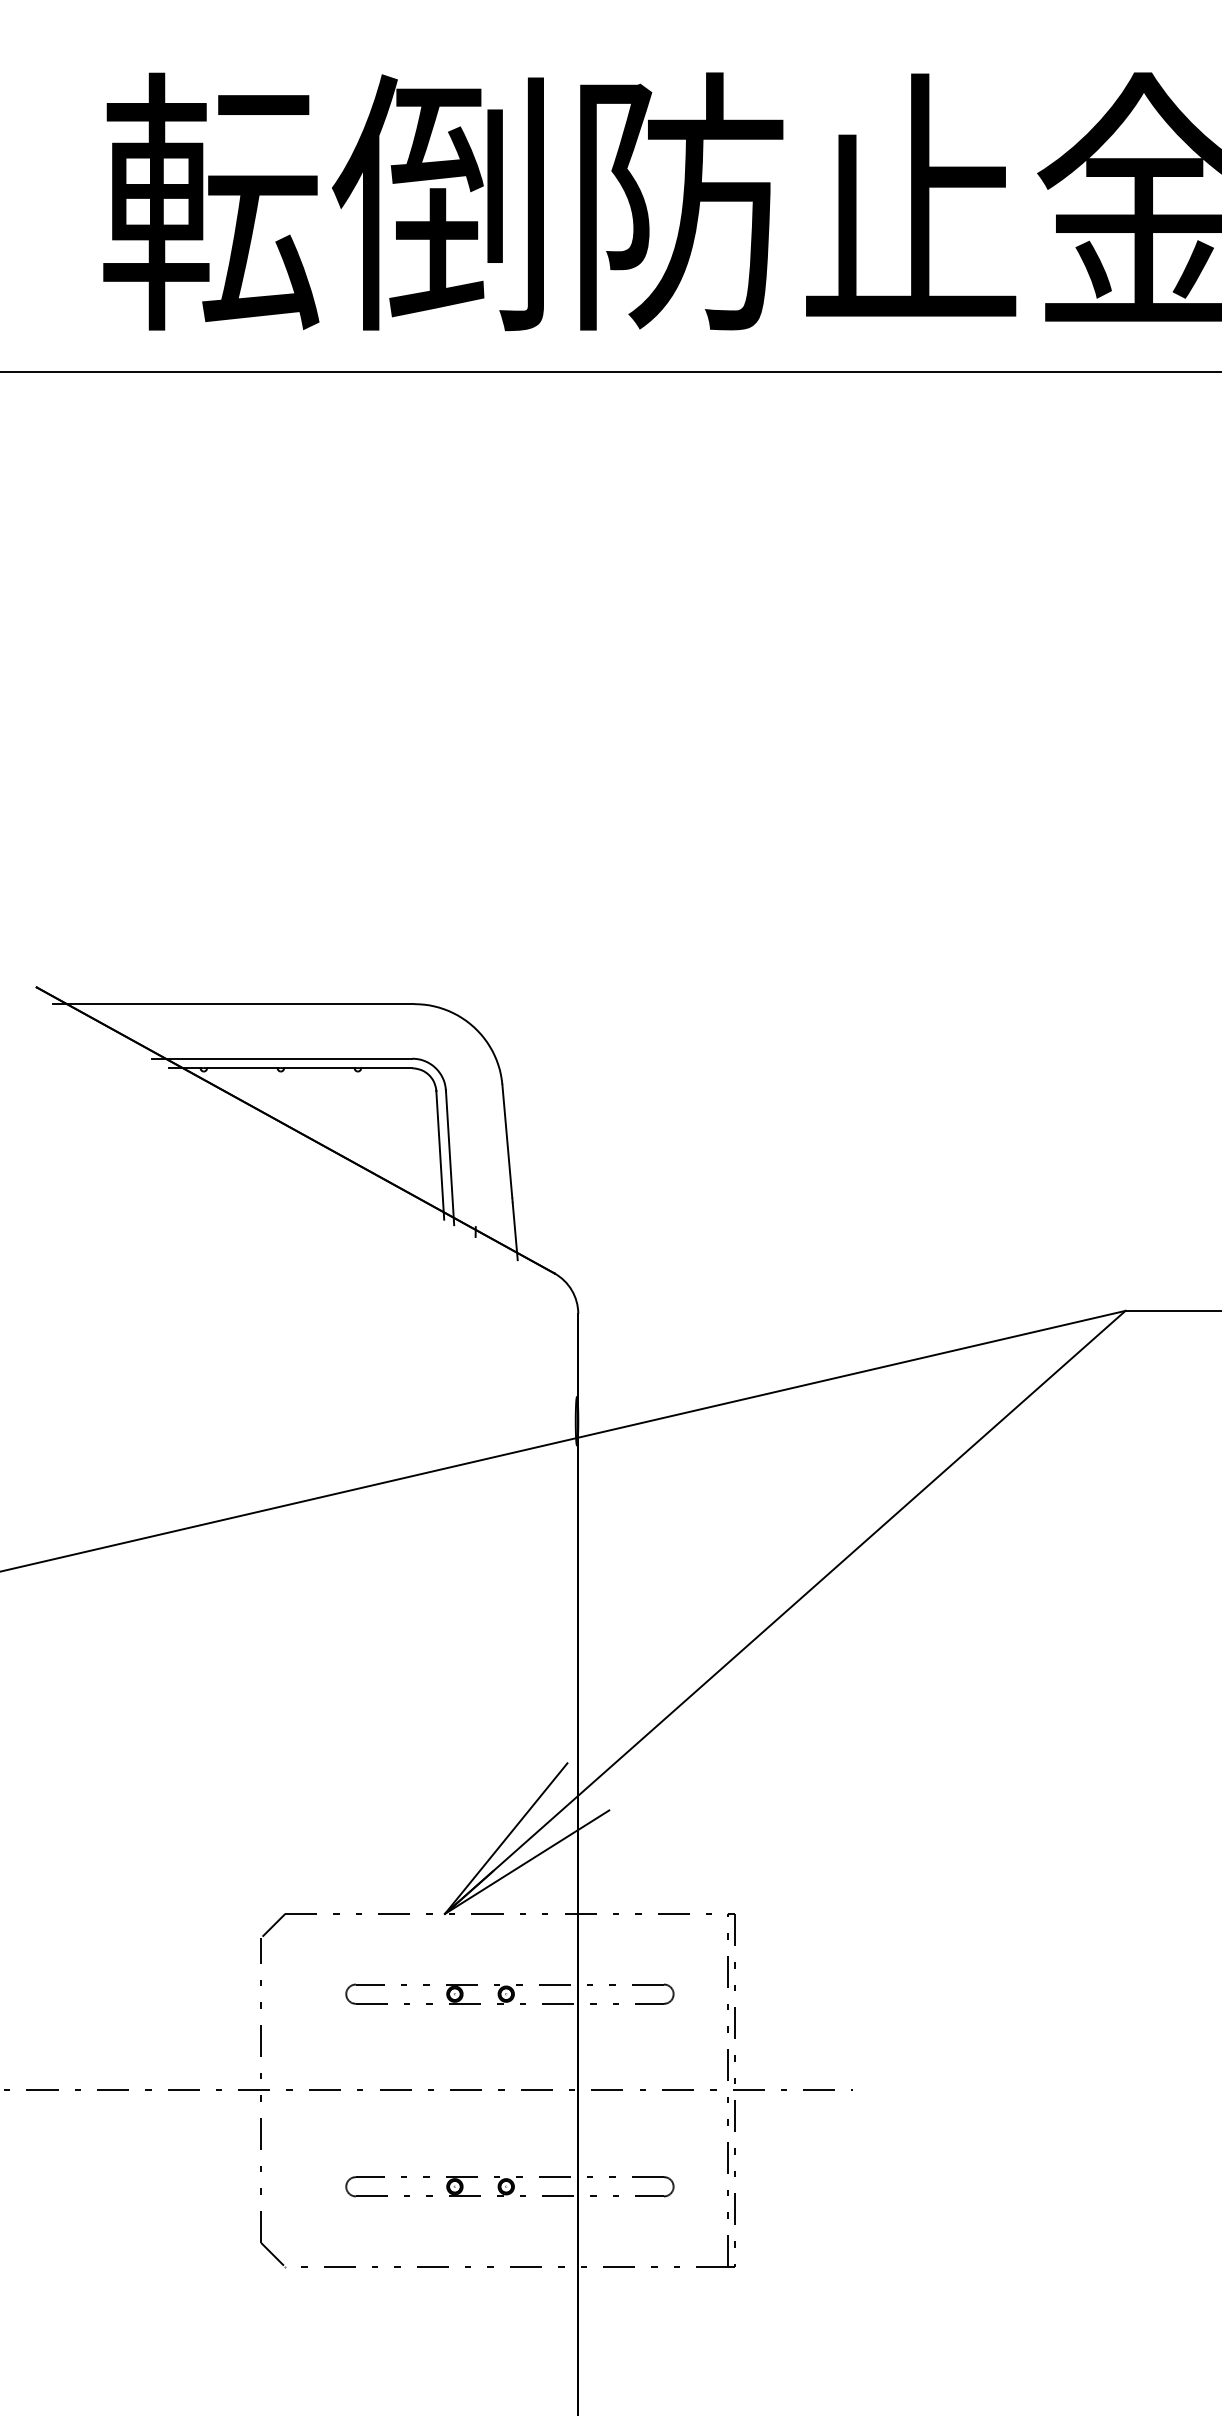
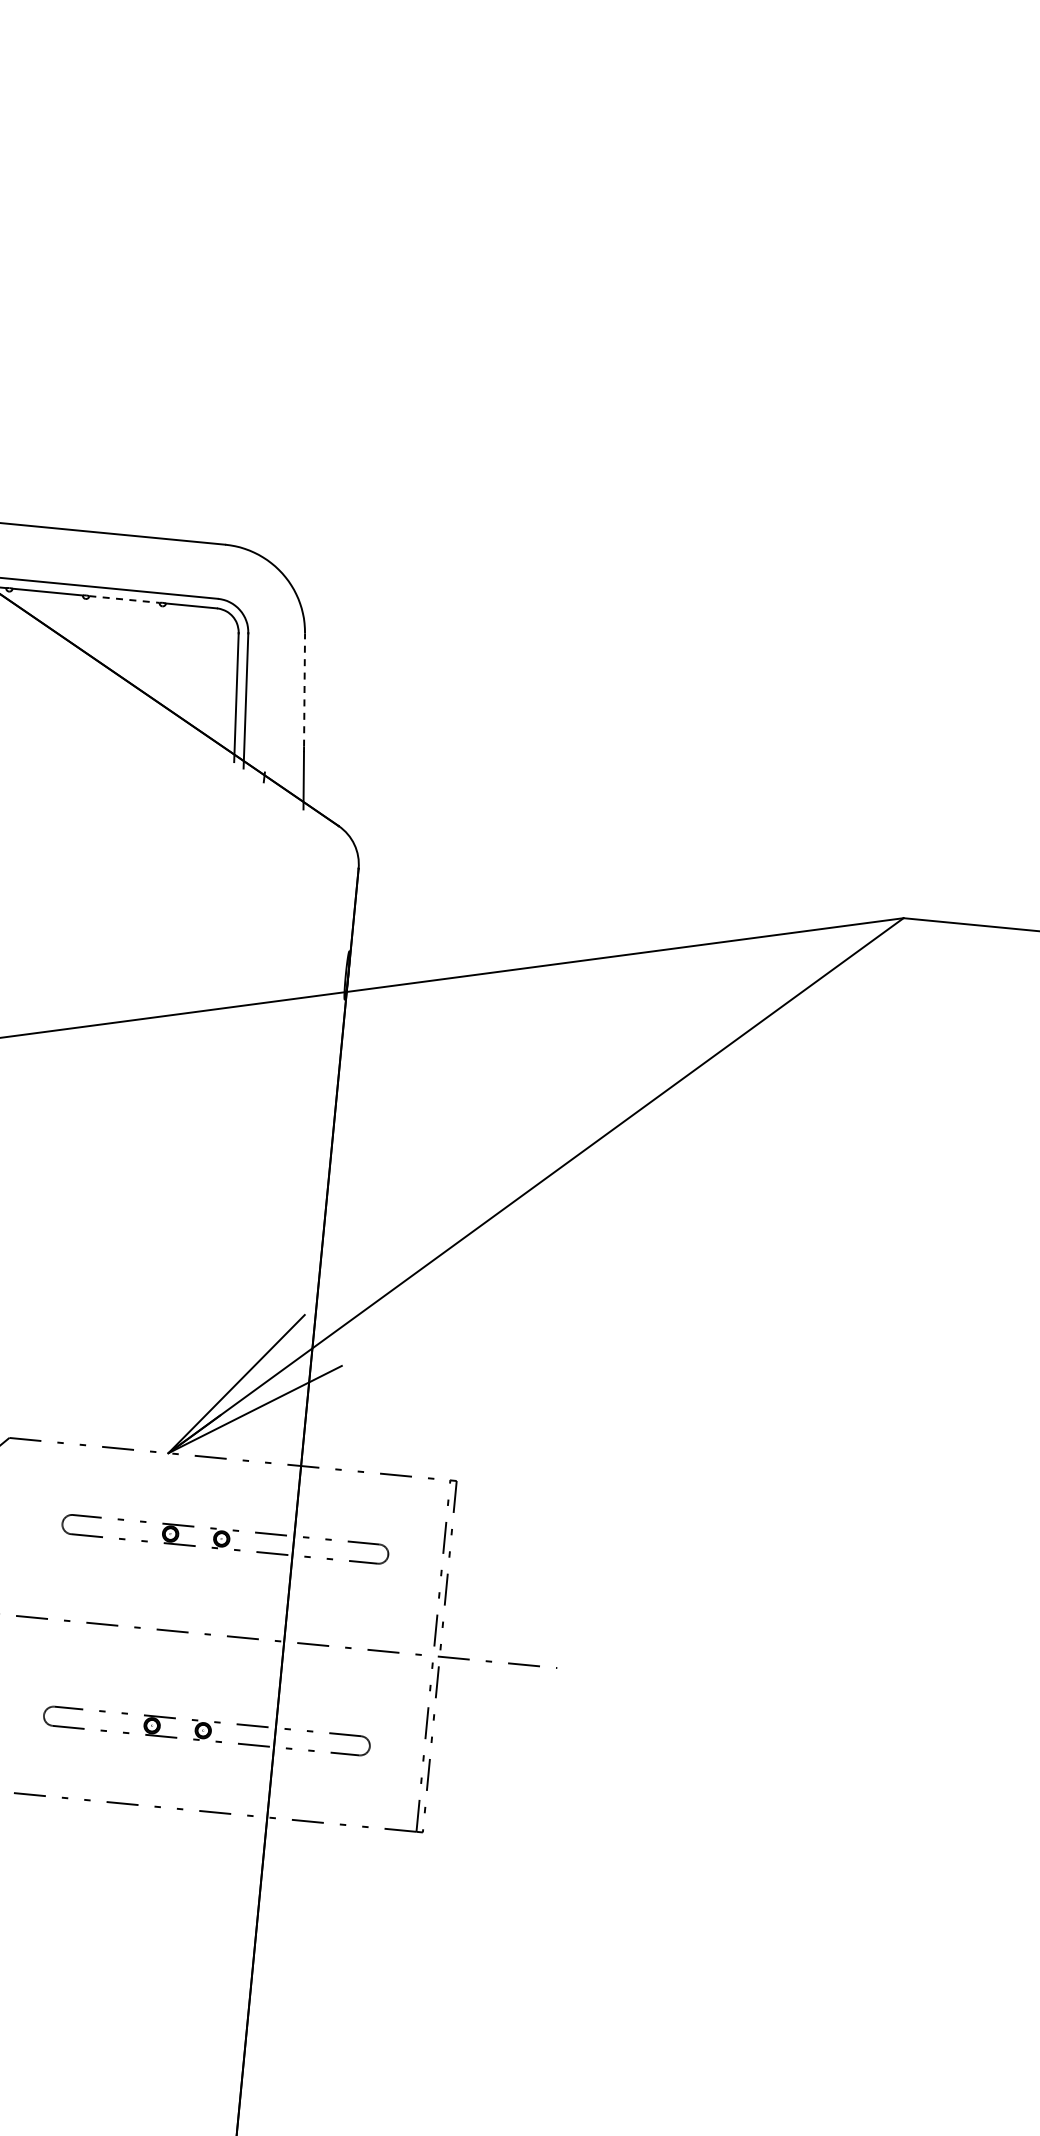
line: (319, 1068) -> (124, 599), solid -> dashed
line: (507, 1141) -> (304, 690), solid -> dashed

